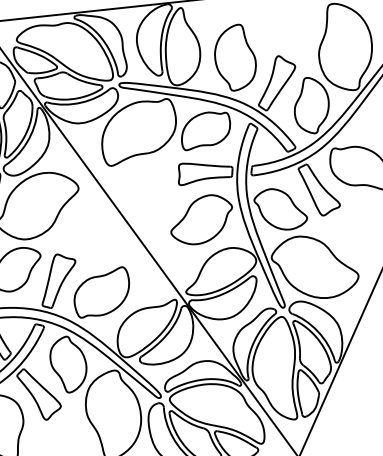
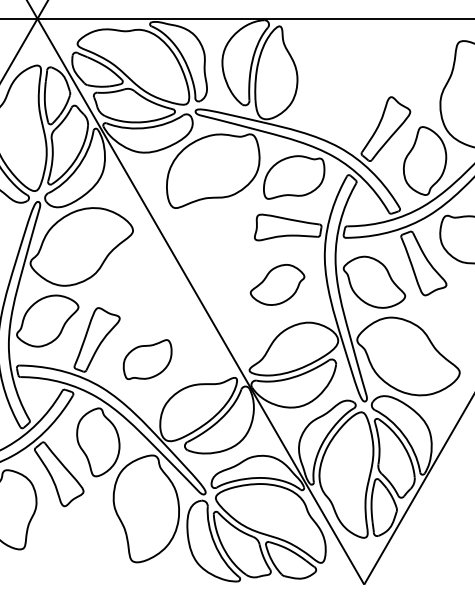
part: (234, 57) -> (338, 93), removed
part: (201, 219) -> (277, 284), size x0.7
part: (101, 292) -> (147, 359), size x0.7

